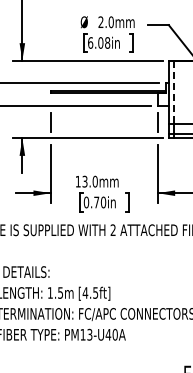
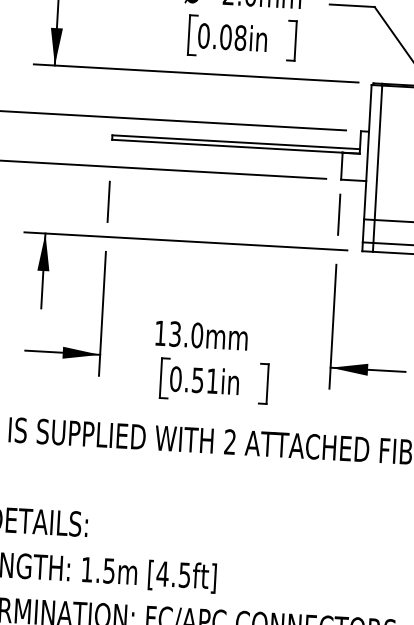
text: (90, 42) -> (203, 34), 6.08in -> 0.08in
line: (174, 93) -> (378, 154), dashed -> solid
text: (100, 202) -> (206, 380), 0.70in -> 0.51in

